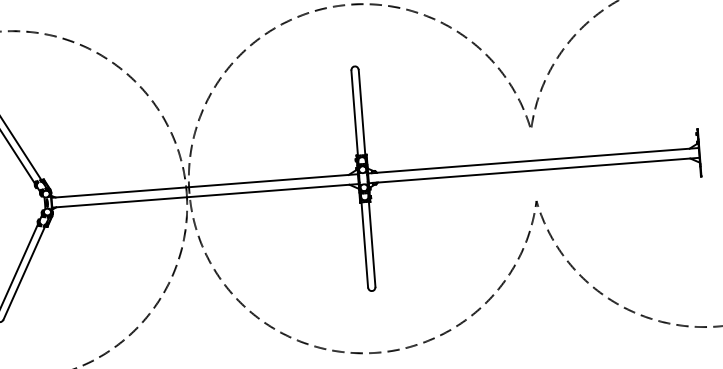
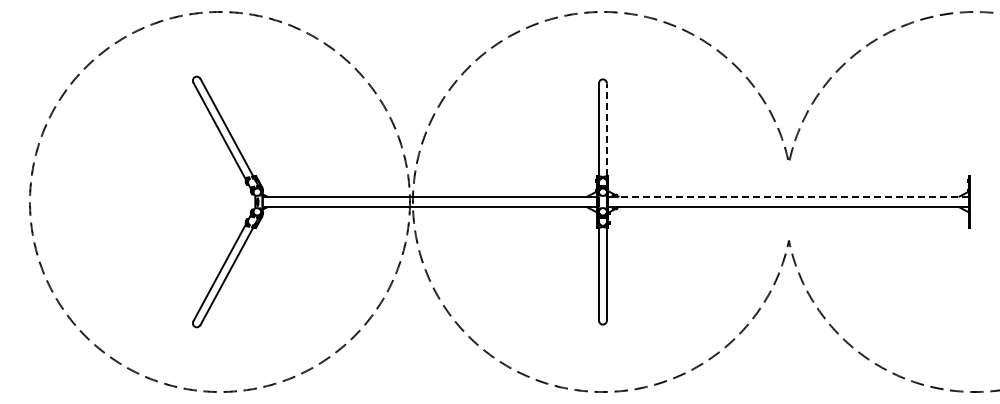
line: (361, 112) -> (606, 129), solid -> dashed
line: (536, 160) -> (792, 196), solid -> dashed

